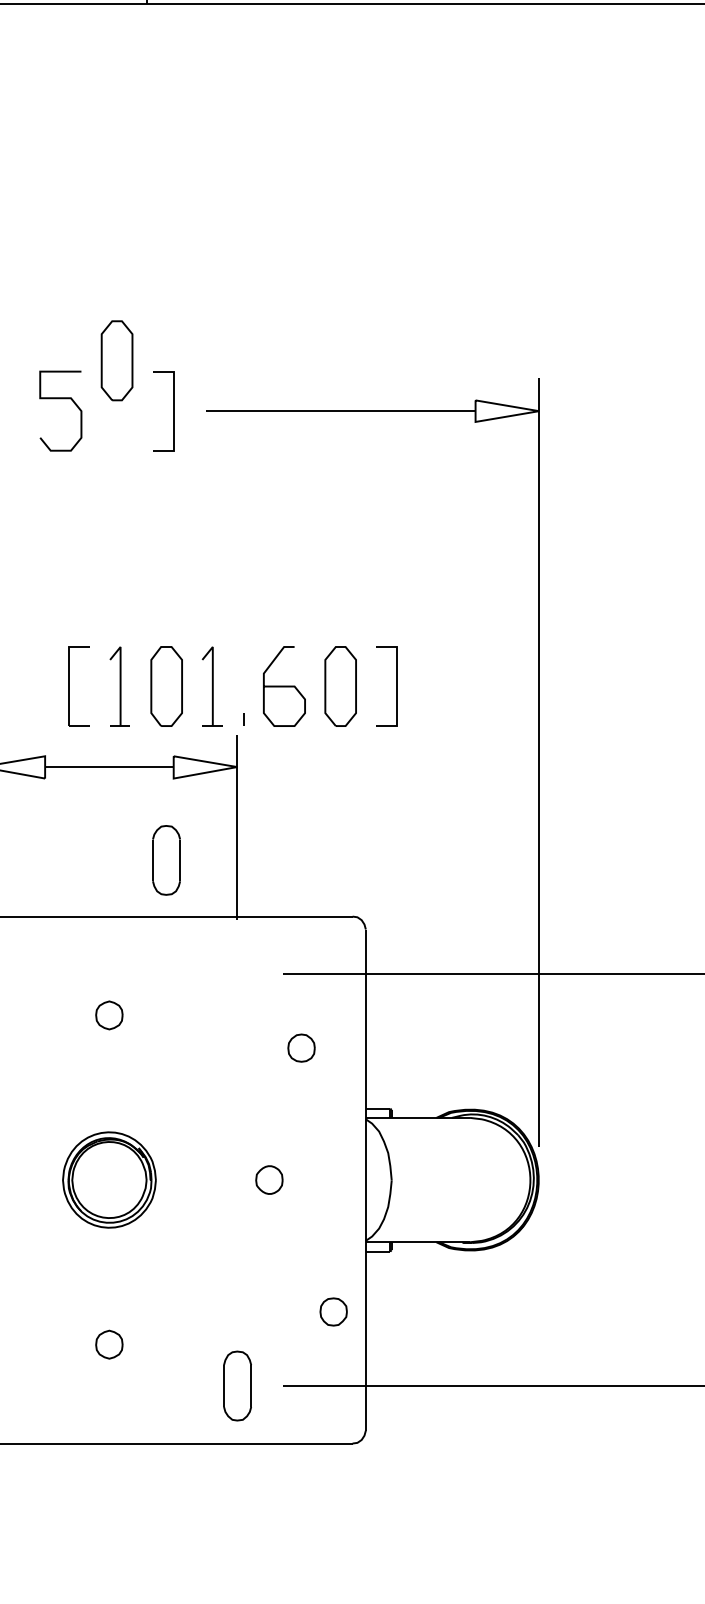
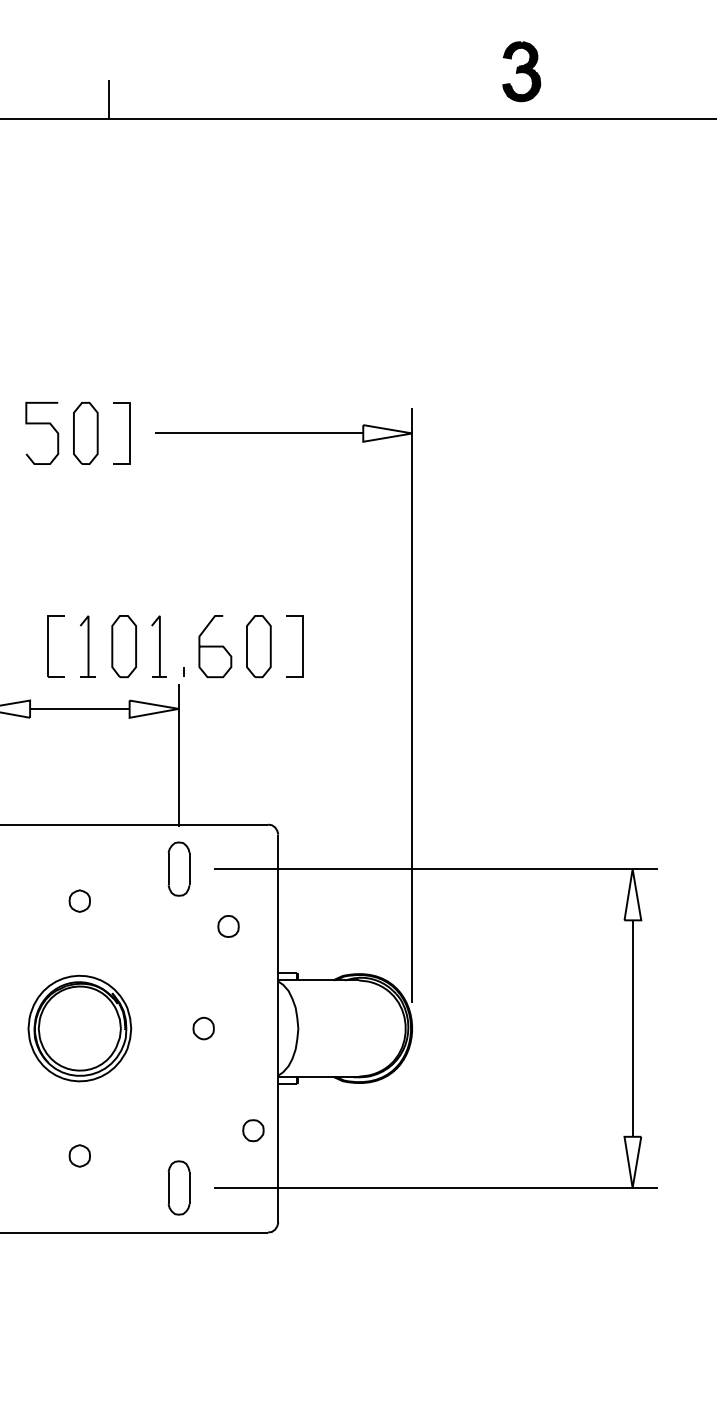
part: (116, 360) -> (85, 433), moved
part: (165, 859) -> (178, 868), moved
part: (108, 1179) -> (79, 1028), size x1.43

